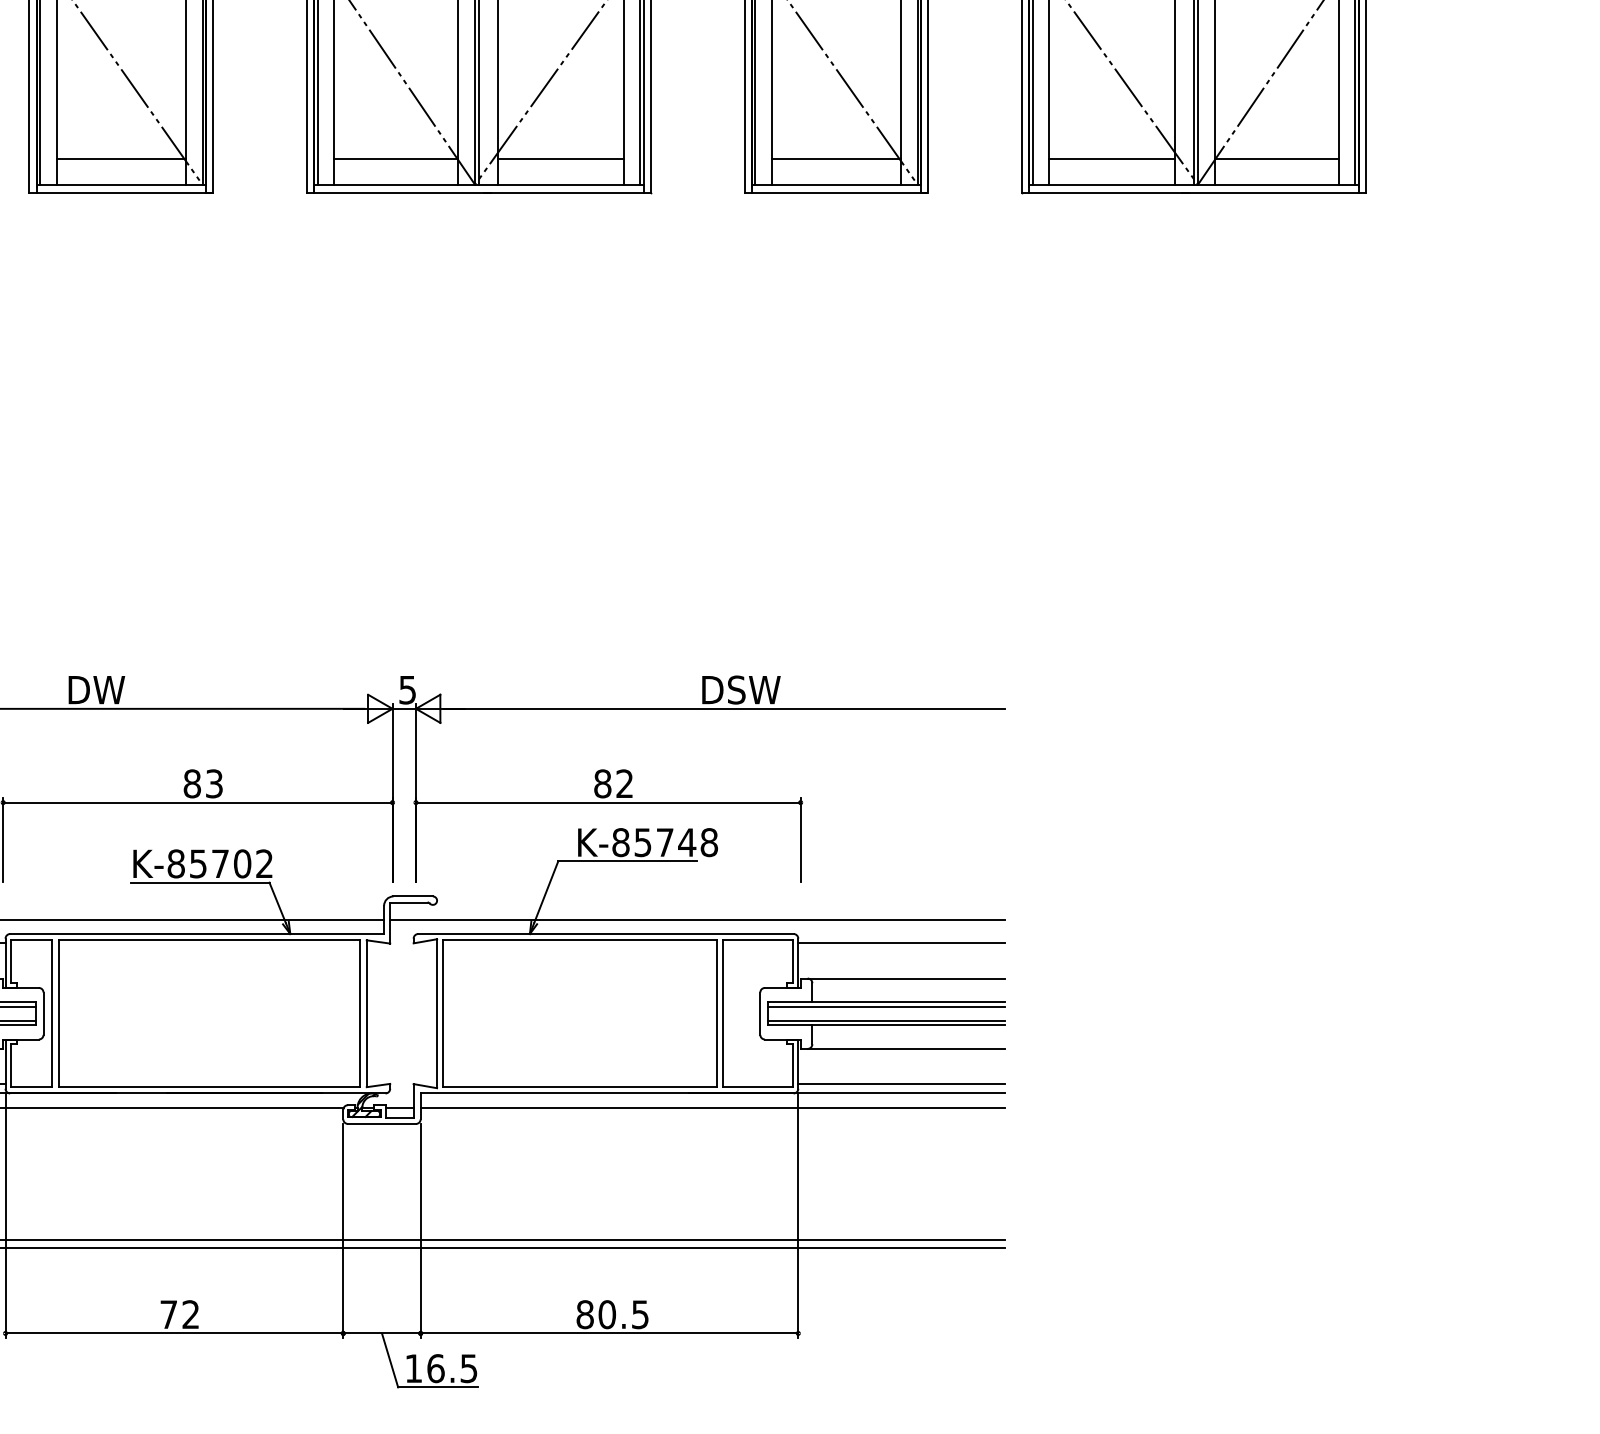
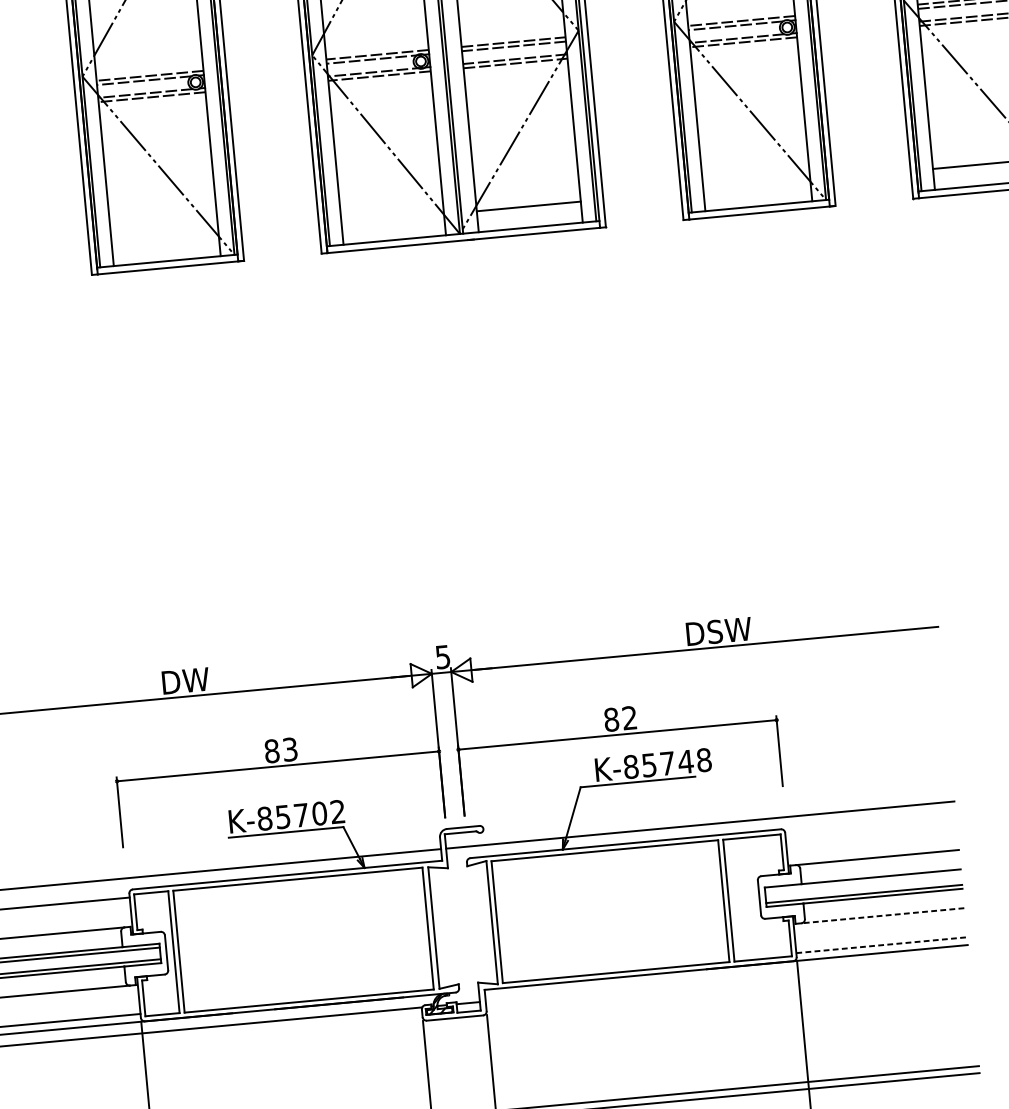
line: (120, 159) -> (164, 240), removed
line: (396, 159) -> (392, 219), removed
line: (836, 159) -> (756, 185), removed
line: (901, 943) -> (870, 828), removed
line: (885, 1006) -> (862, 882), removed
line: (905, 1048) -> (882, 915), solid -> dashed
line: (901, 1084) -> (881, 945), solid -> dashed
line: (712, 1107) -> (727, 979), removed

